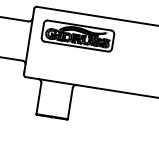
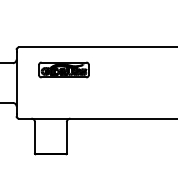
part: (77, 35) -> (63, 69), size x0.7

